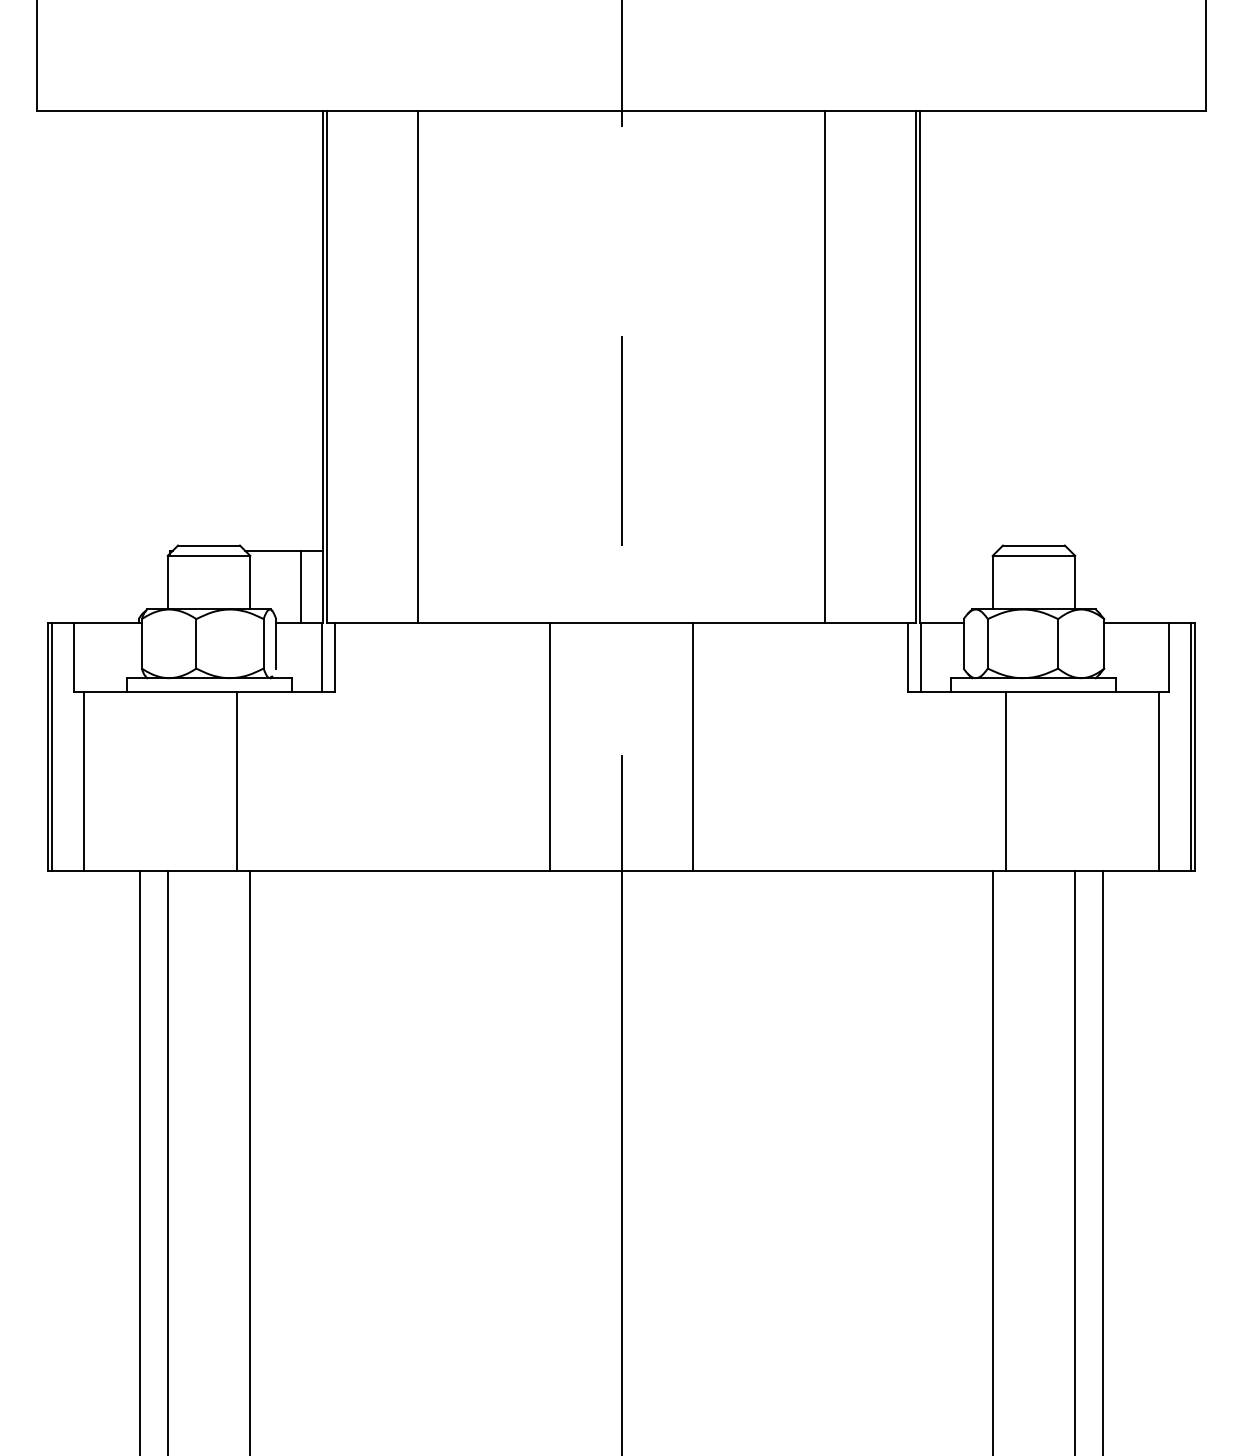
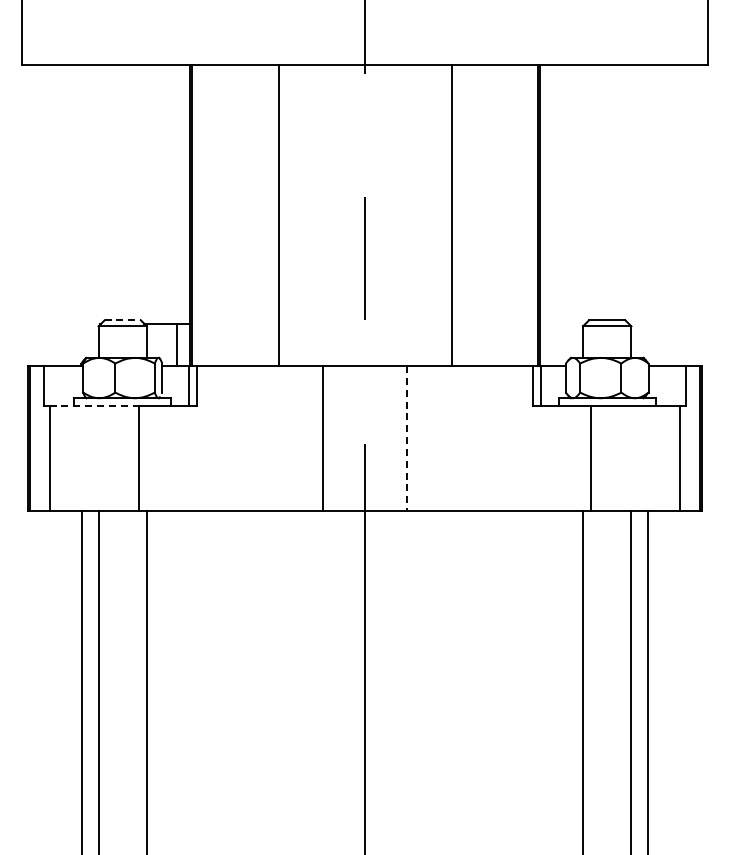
line: (418, 367) -> (278, 215), moved
line: (824, 367) -> (452, 215), moved
line: (210, 545) -> (123, 320), solid -> dashed
line: (160, 692) -> (94, 406), solid -> dashed
line: (693, 746) -> (407, 438), solid -> dashed

